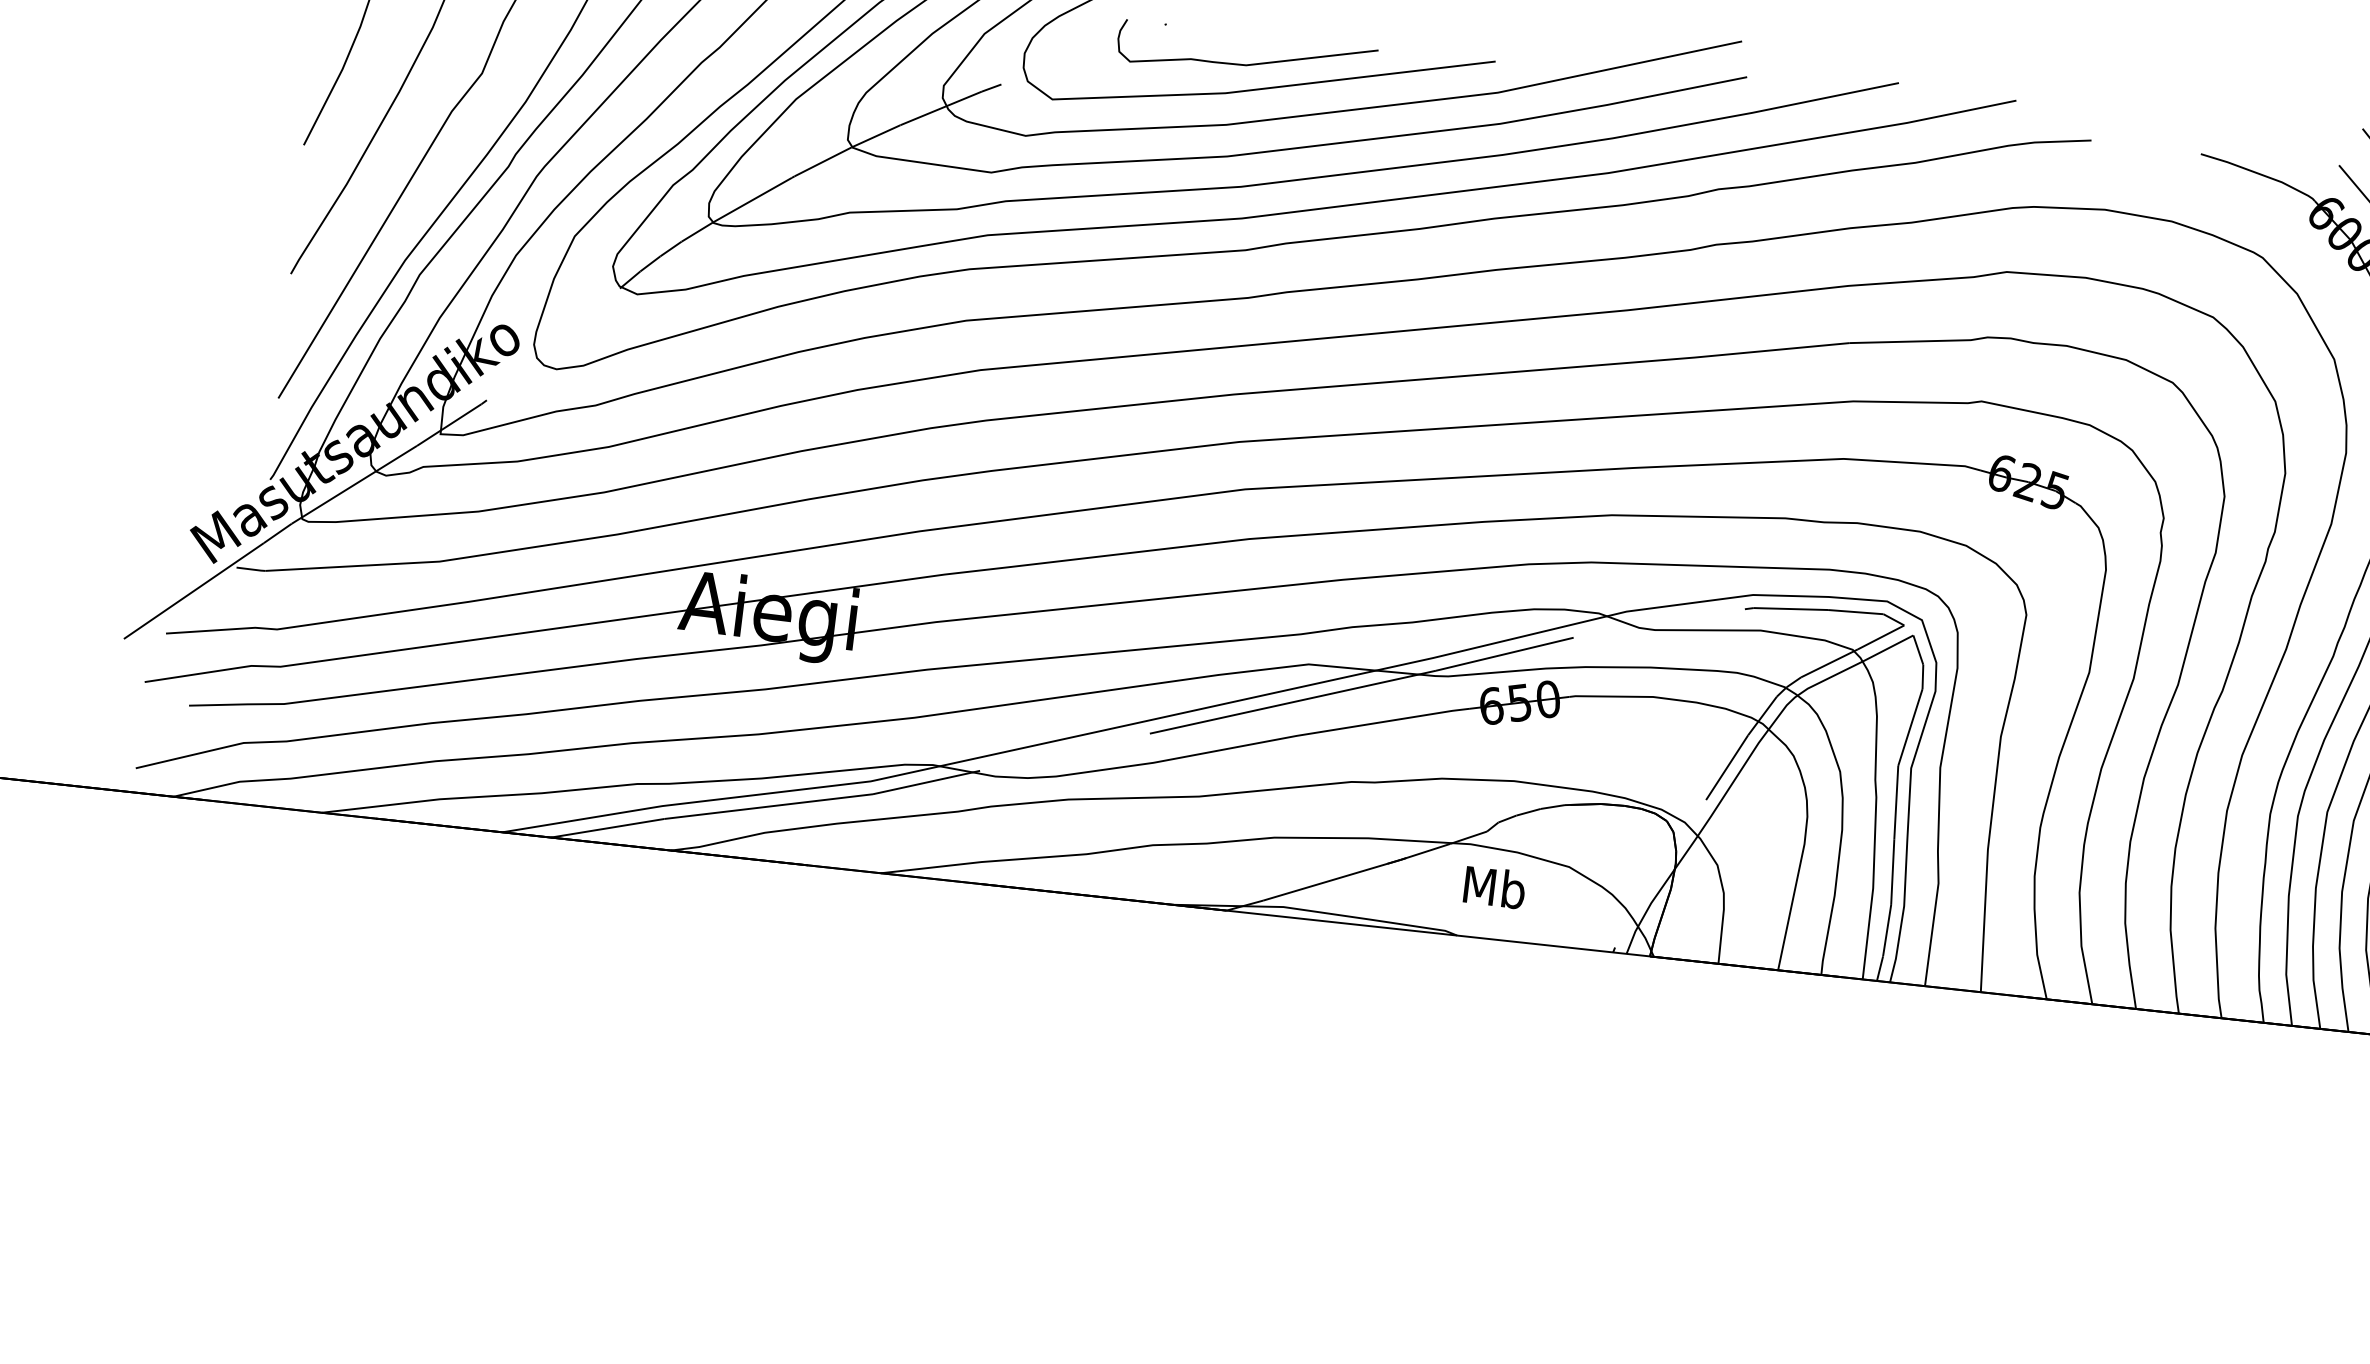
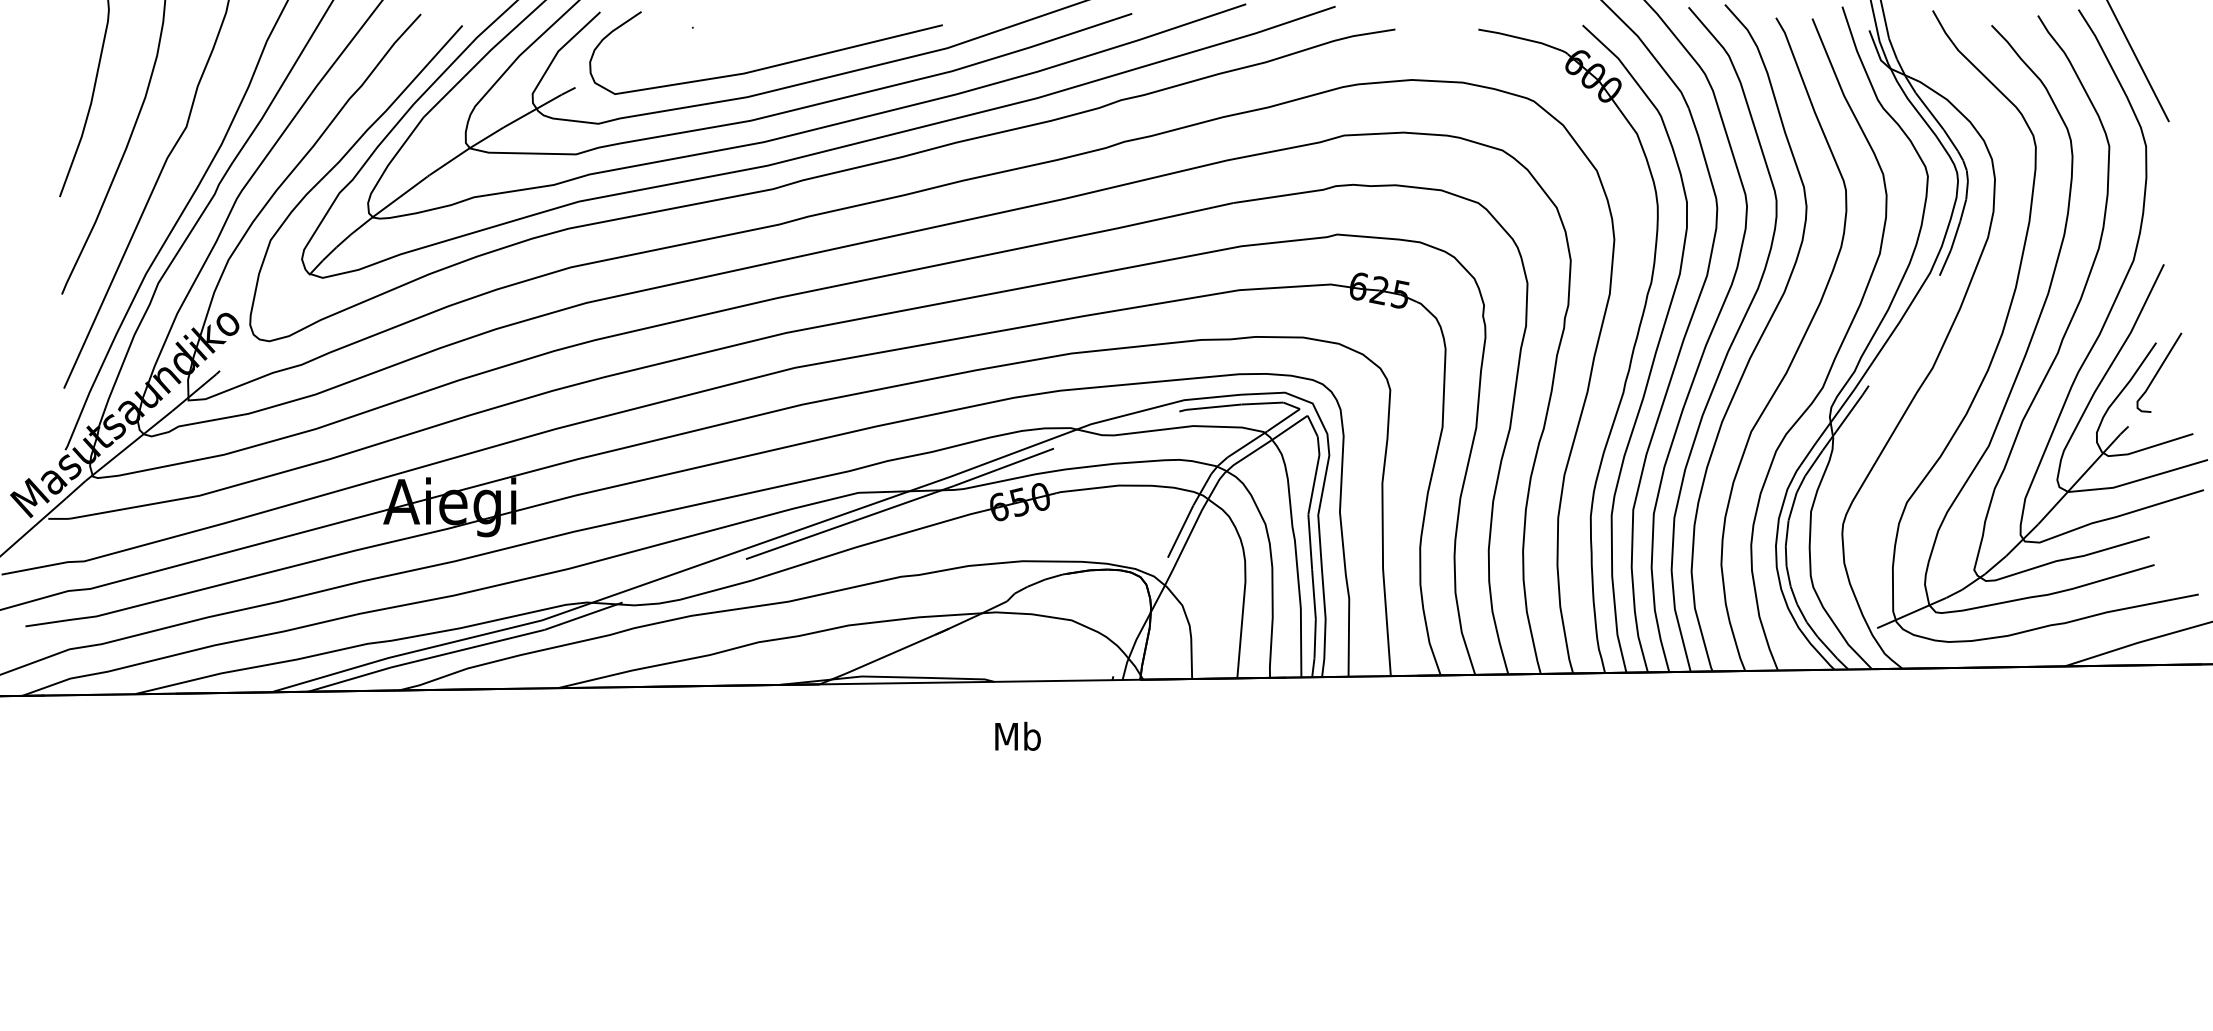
curve: (1247, 63) -> (757, 49), removed
text: (1494, 886) -> (1017, 735), moved

